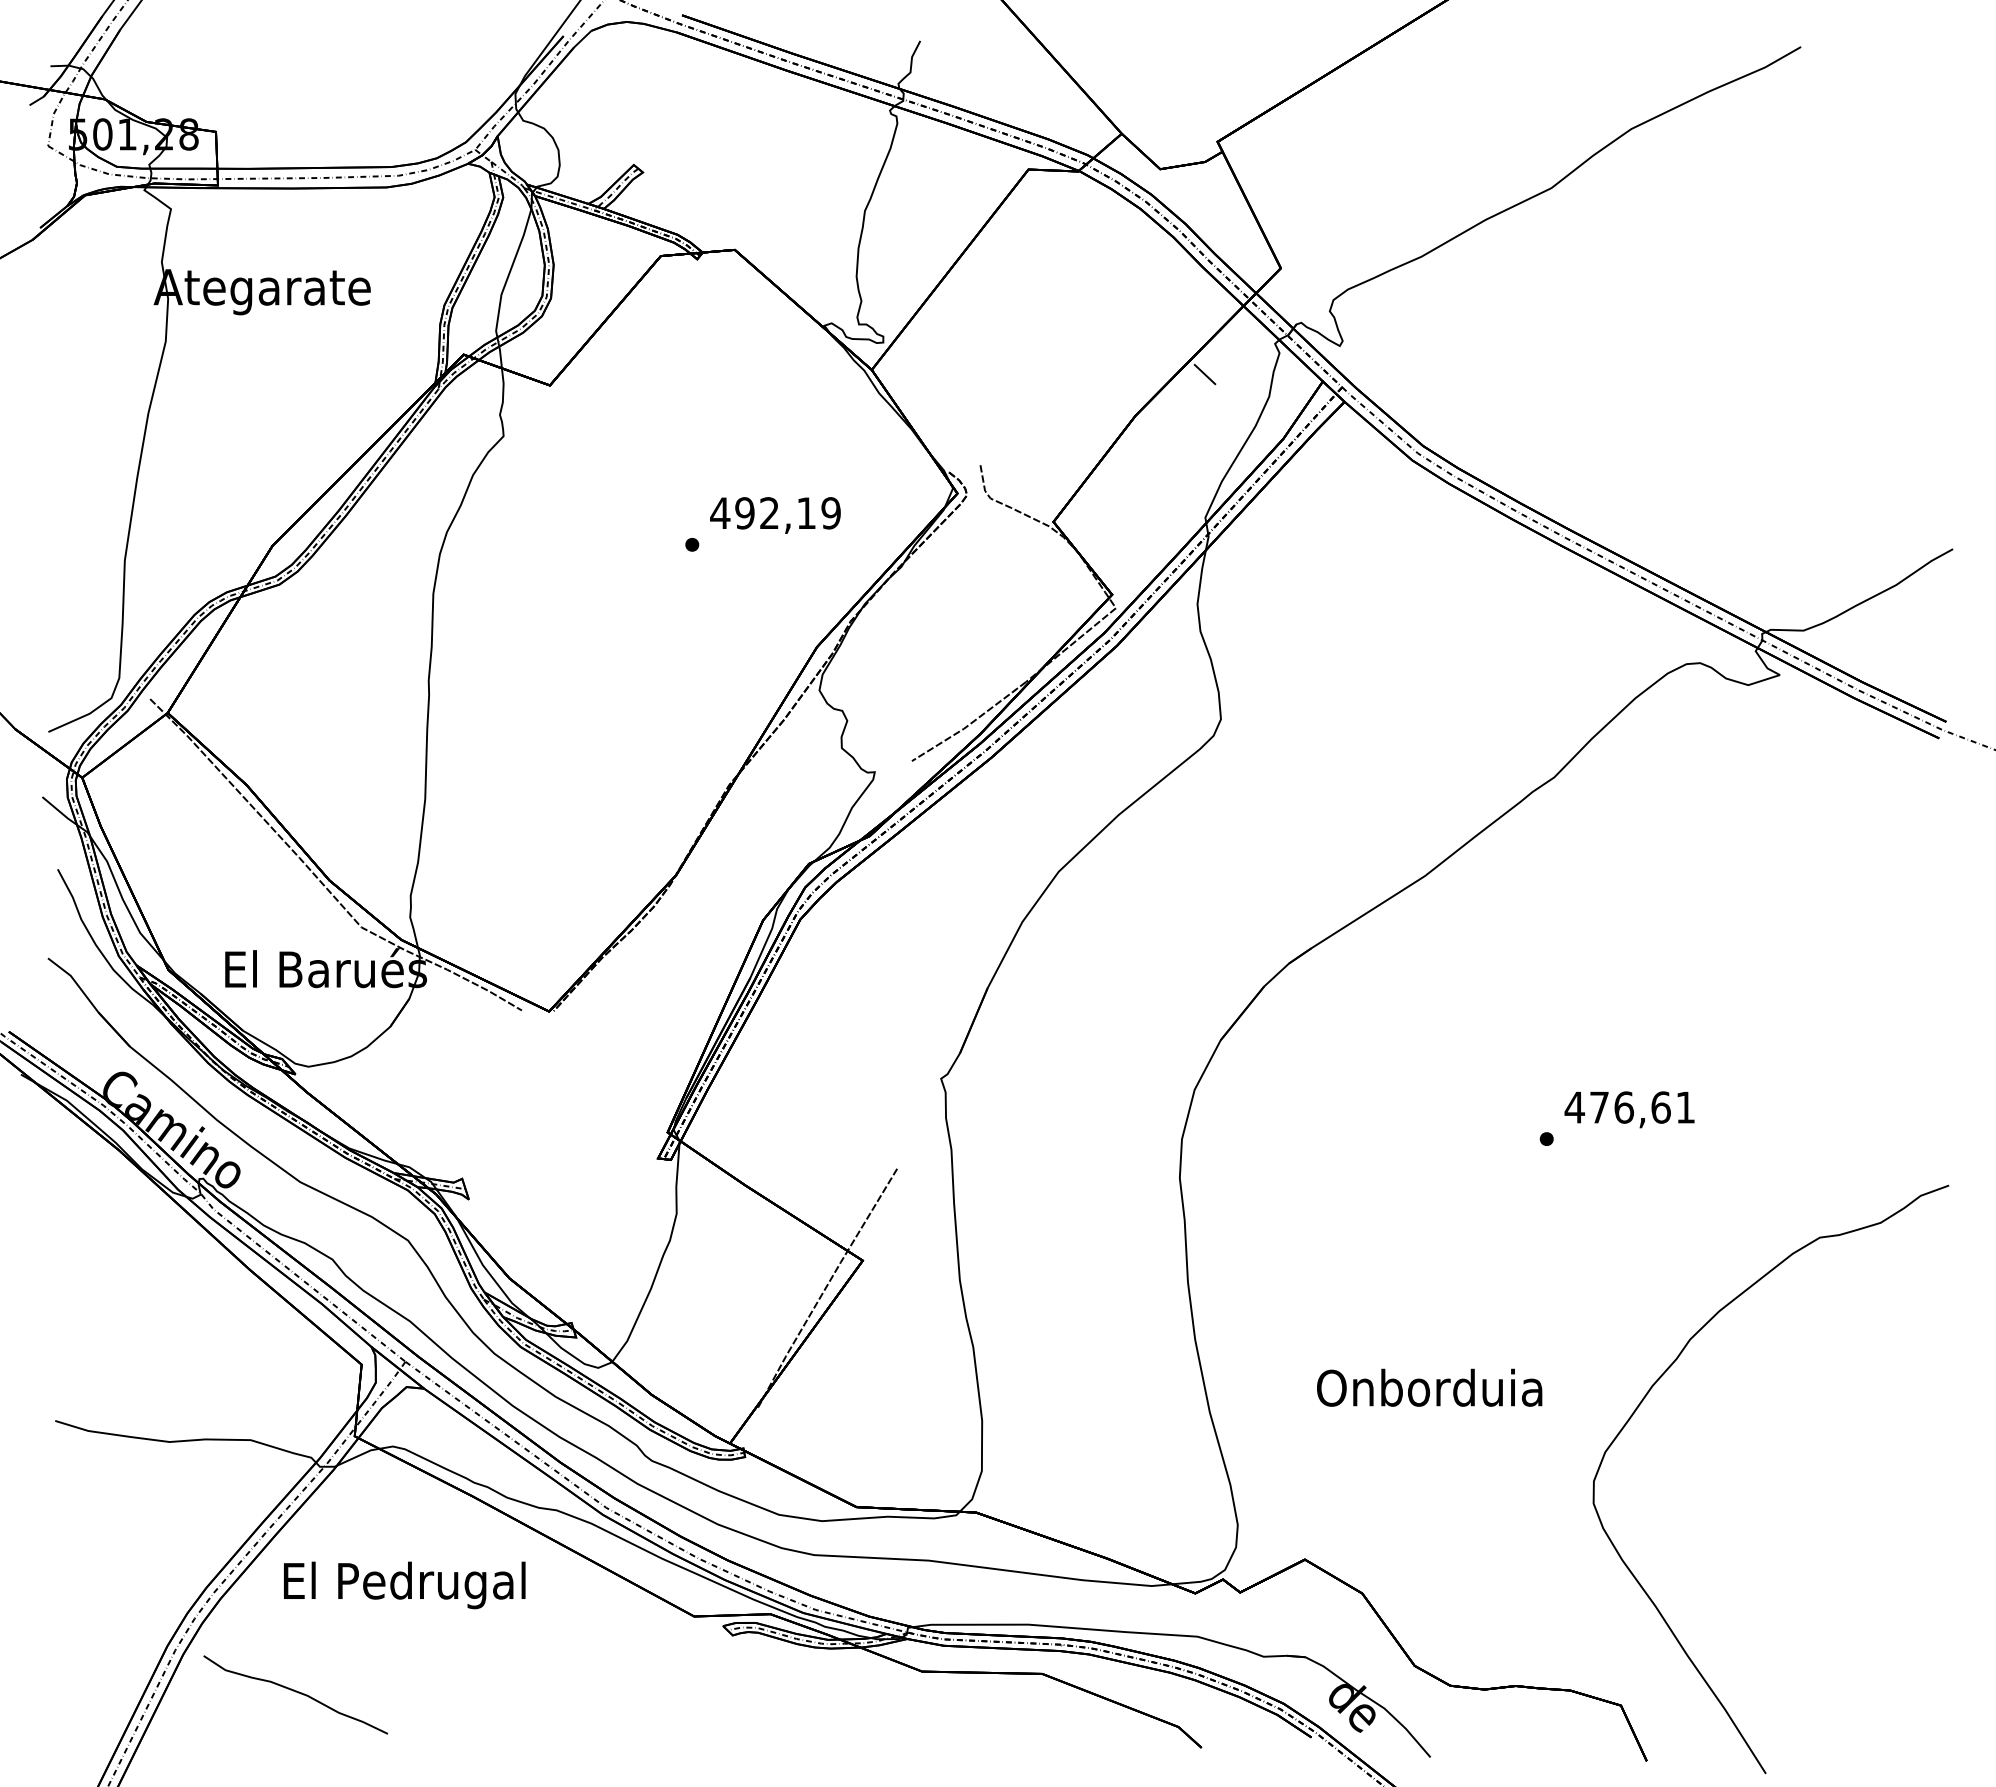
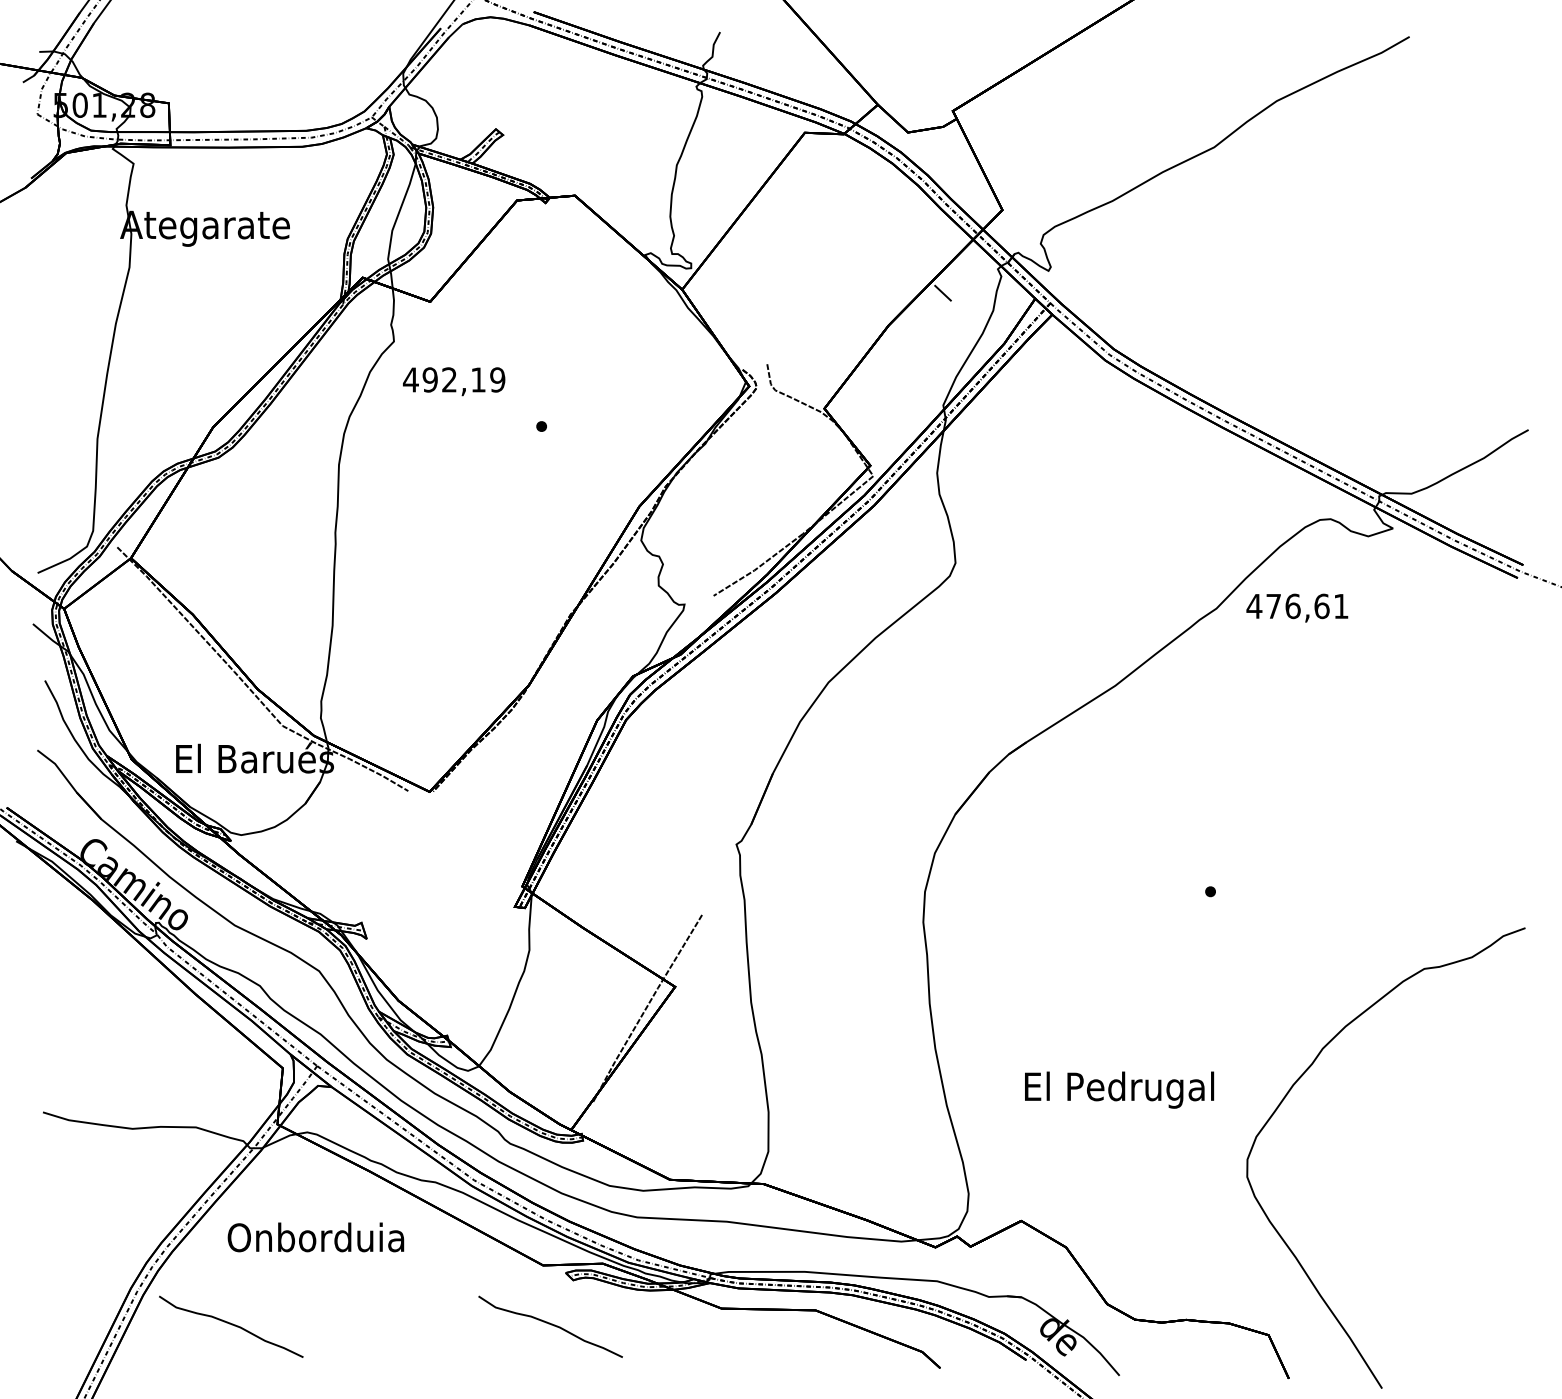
text: (775, 515) -> (454, 381), moved
text: (1629, 1109) -> (1297, 607), moved
text: (1430, 1392) -> (1119, 1090), Onborduia -> El Pedrugal
text: (404, 1585) -> (316, 1241), El Pedrugal -> Onborduia
curve: (703, 1692) -> (550, 1324), added

